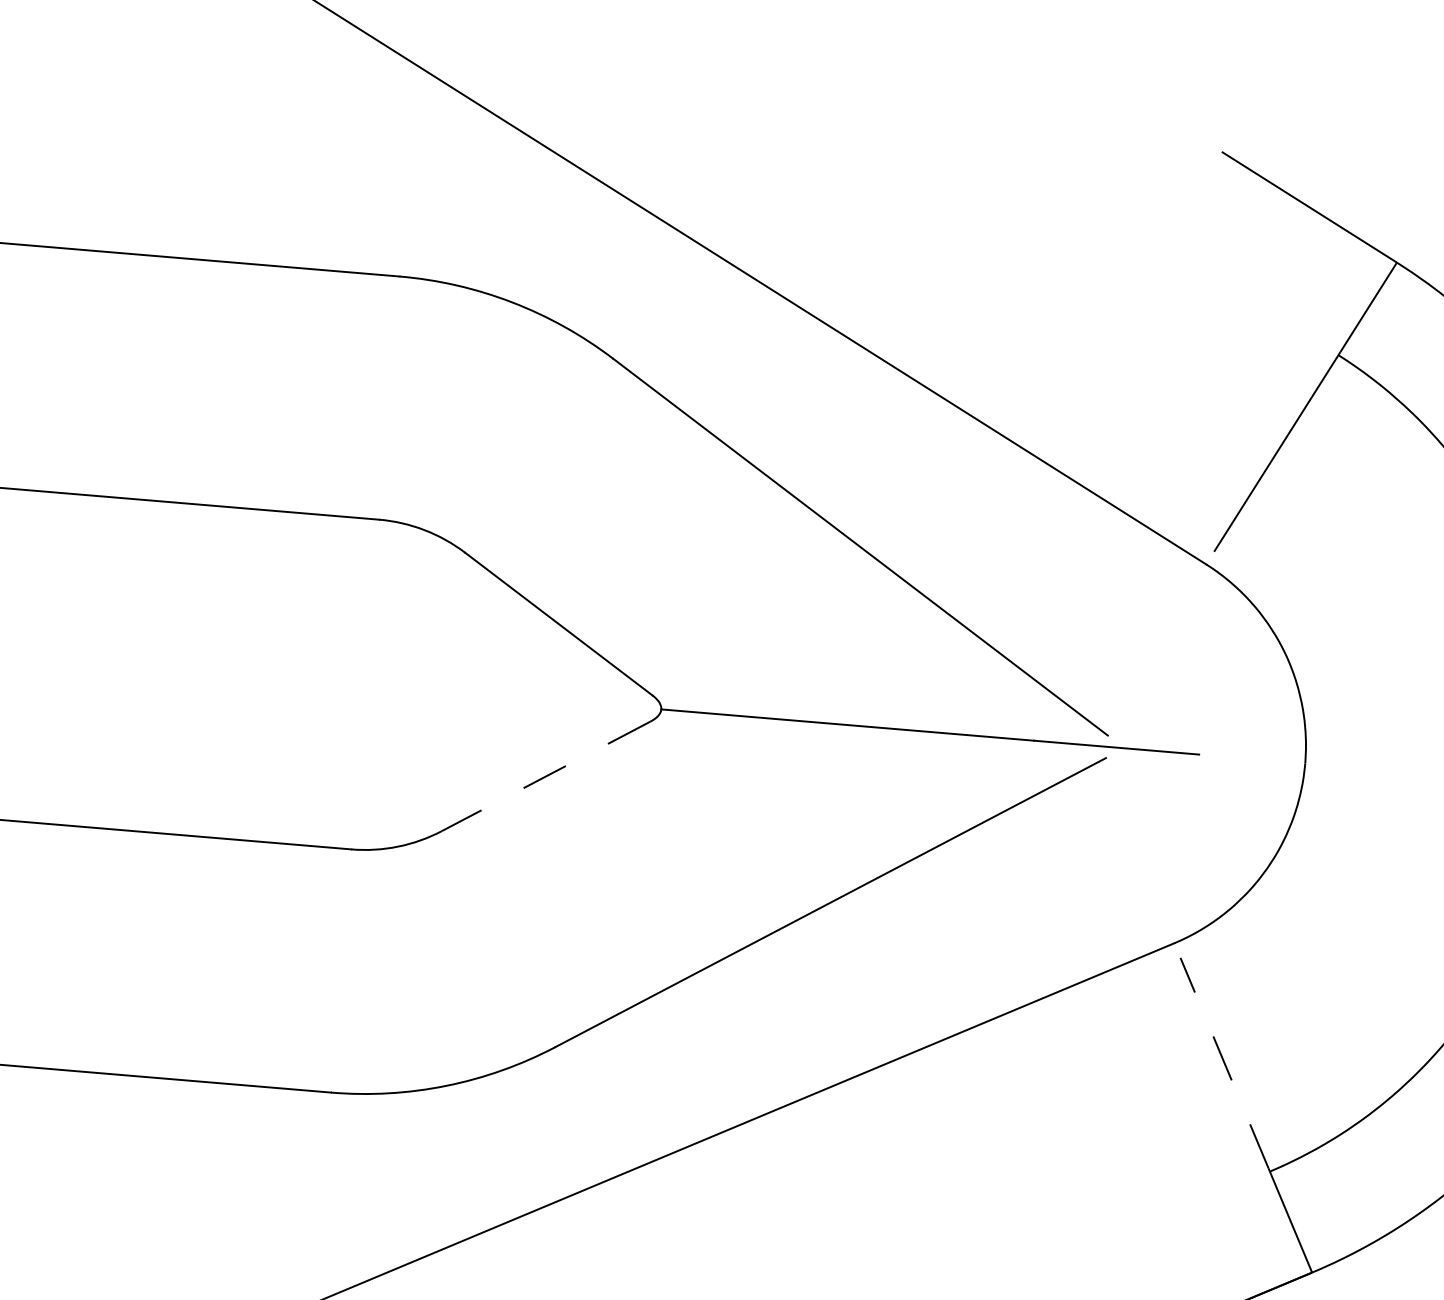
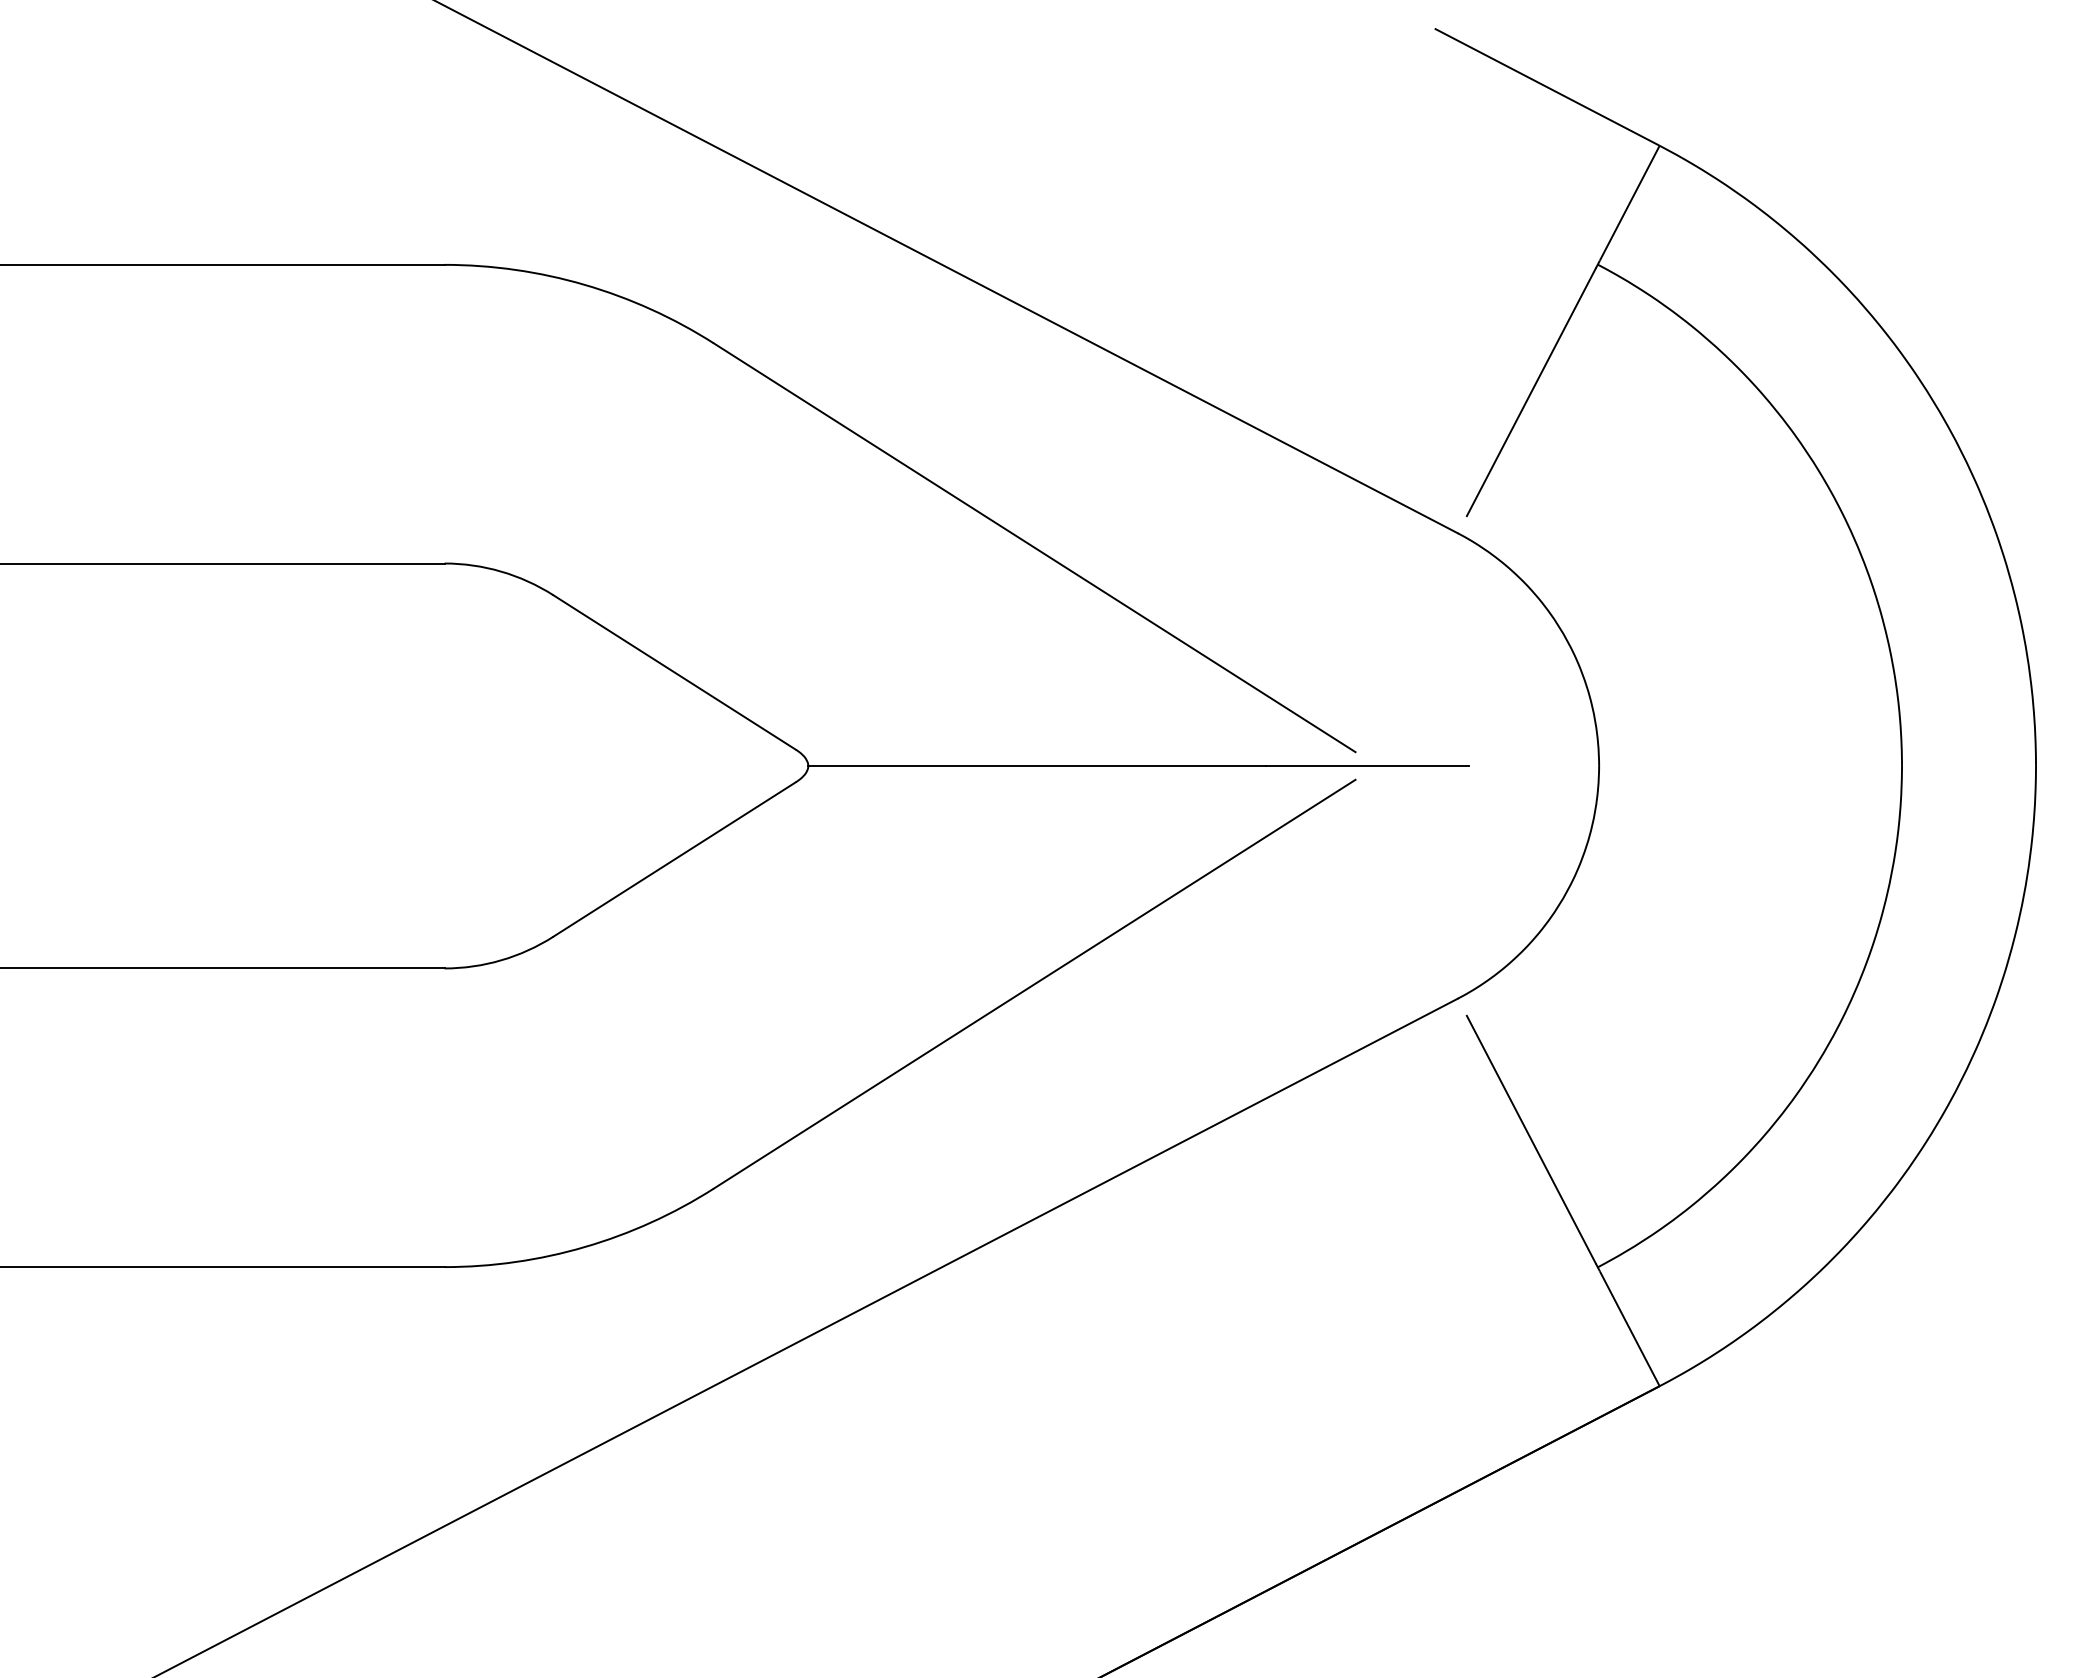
line: (546, 776) -> (674, 859), dashed -> solid
line: (1224, 1062) -> (1531, 1139), dashed -> solid

